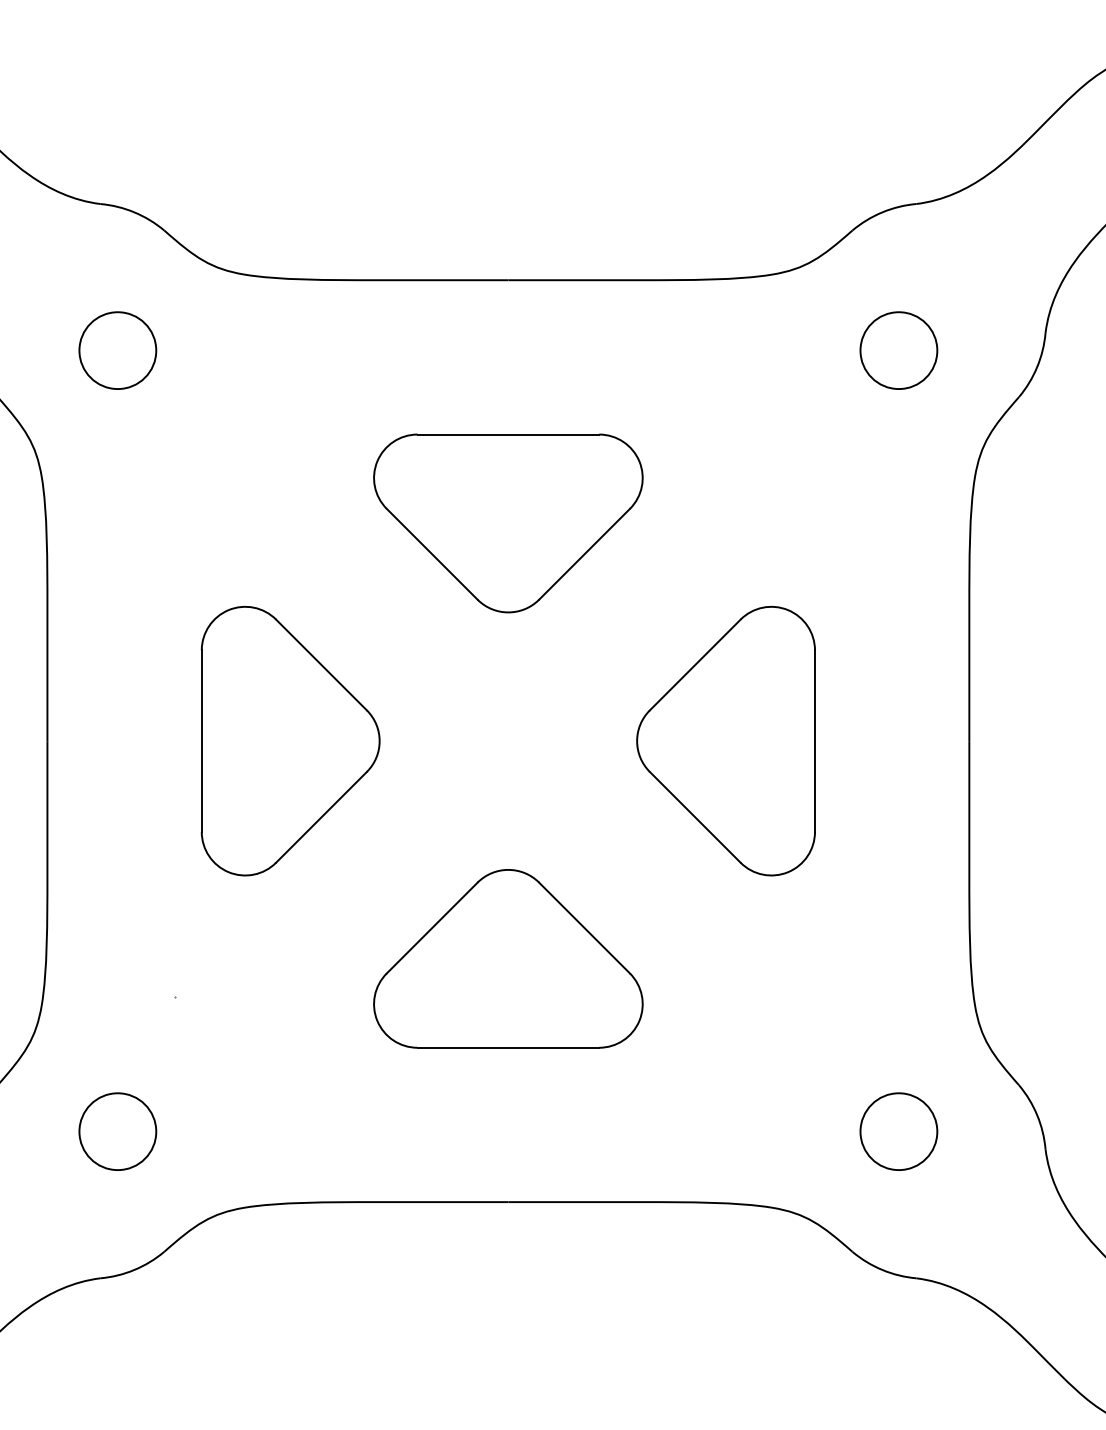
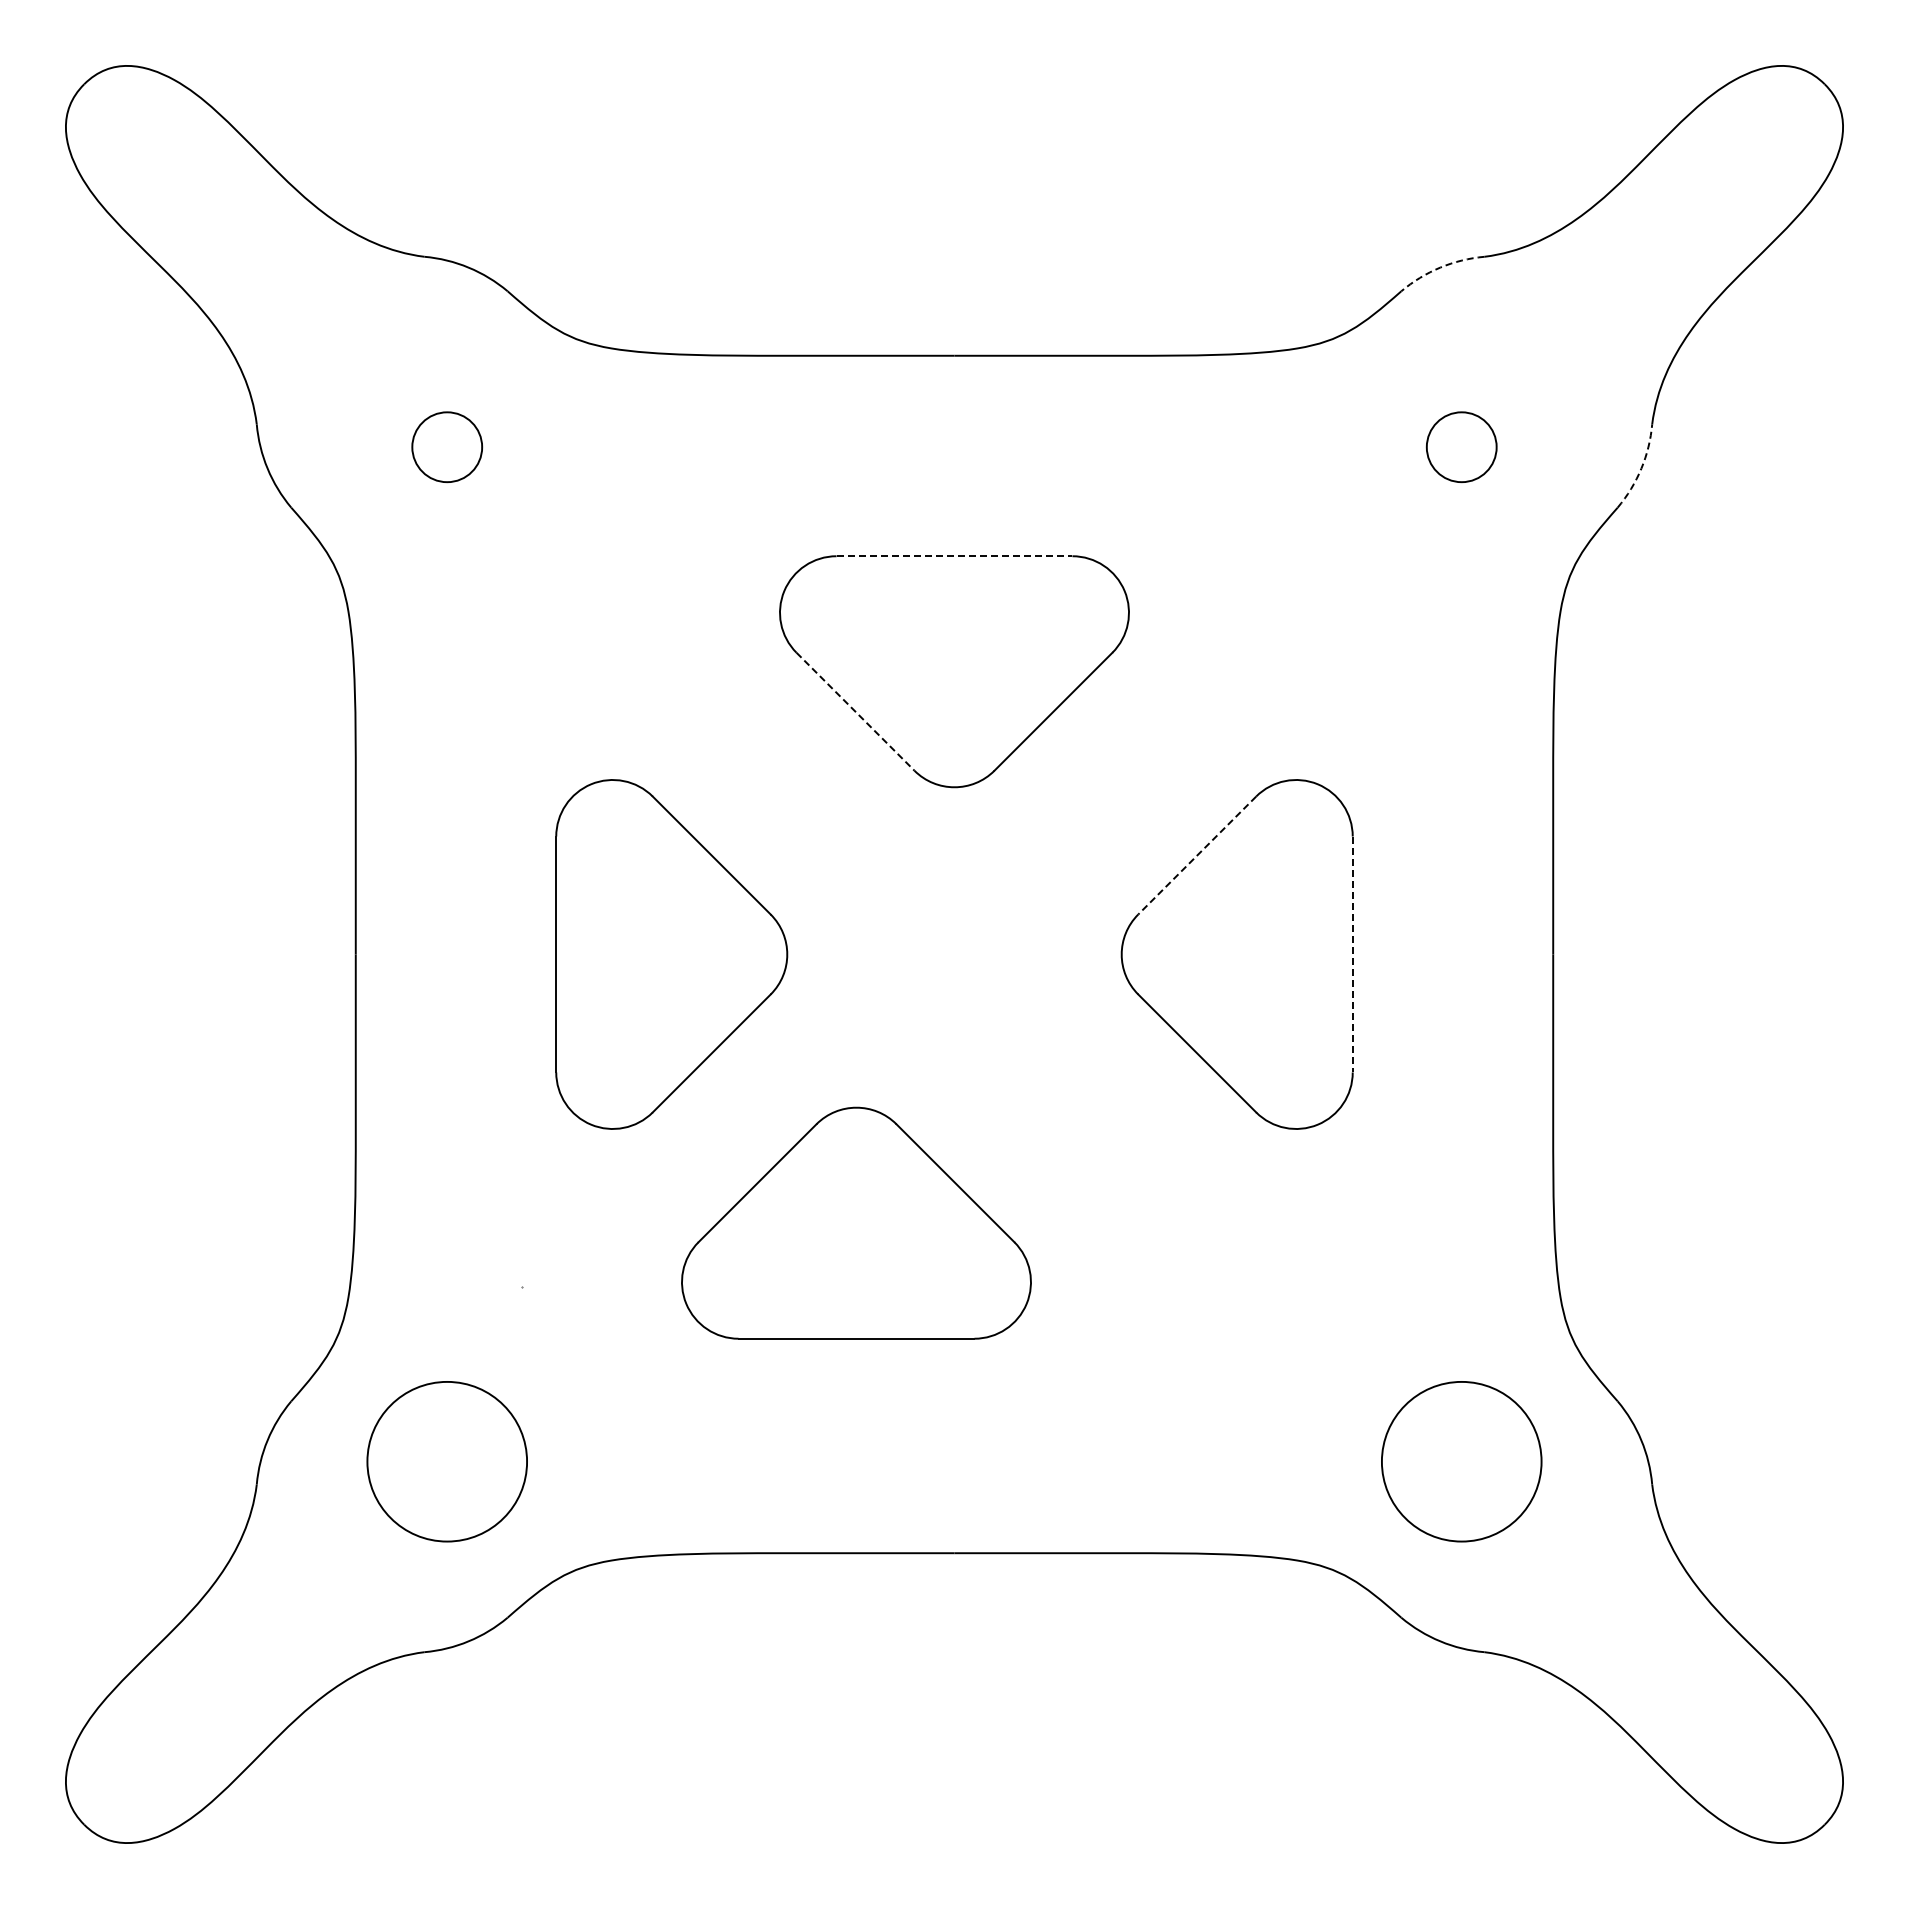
arc: (882, 212) -> (1440, 267), solid -> dashed
circle: (118, 350) -> (447, 447), size x0.7
circle: (898, 350) -> (1461, 447), size x0.7
arc: (1037, 367) -> (1641, 468), solid -> dashed
line: (508, 434) -> (954, 556), solid -> dashed
line: (432, 554) -> (855, 712), solid -> dashed
line: (694, 664) -> (1196, 855), solid -> dashed
line: (814, 741) -> (1352, 954), solid -> dashed
part: (508, 958) -> (856, 1222), moved
circle: (118, 1131) -> (447, 1461), size x1.6
circle: (898, 1131) -> (1461, 1461), size x1.6

